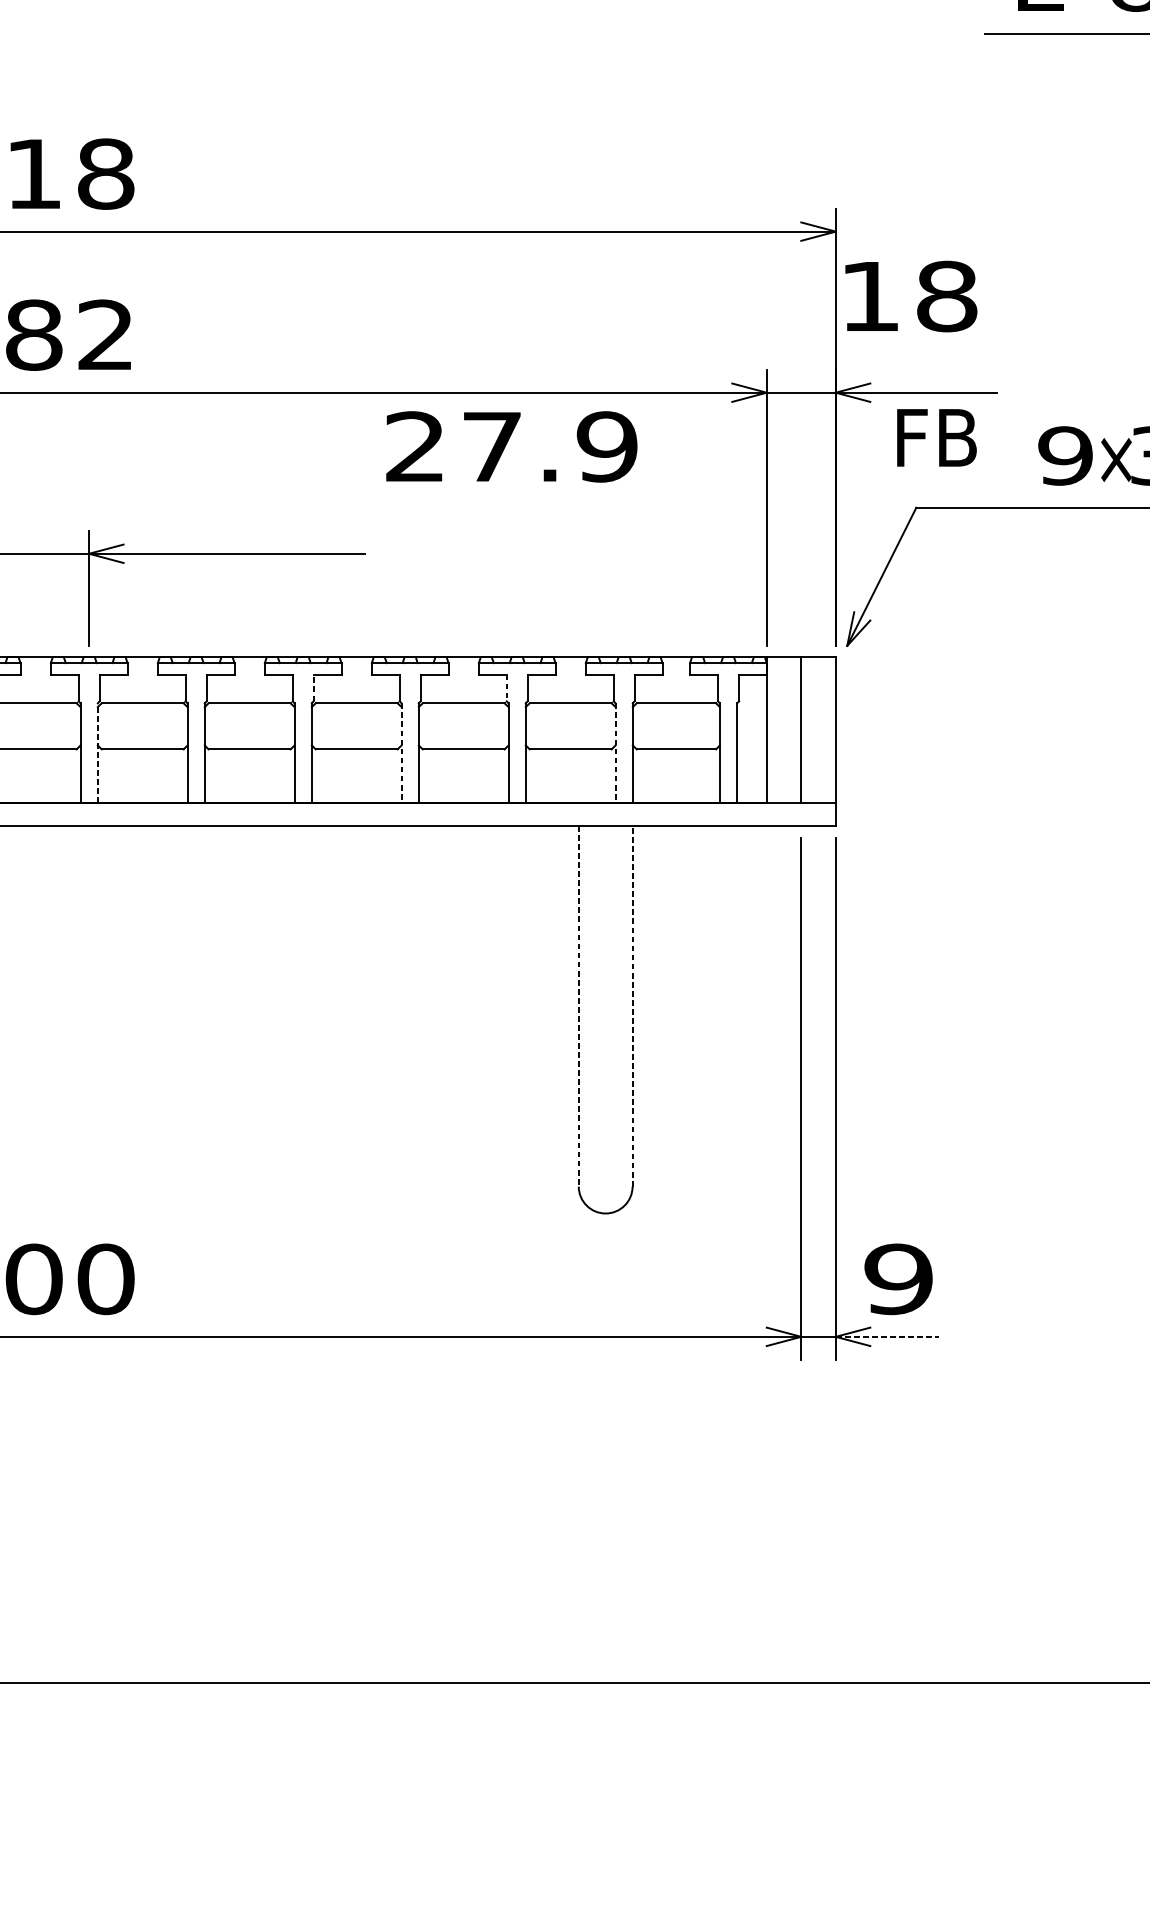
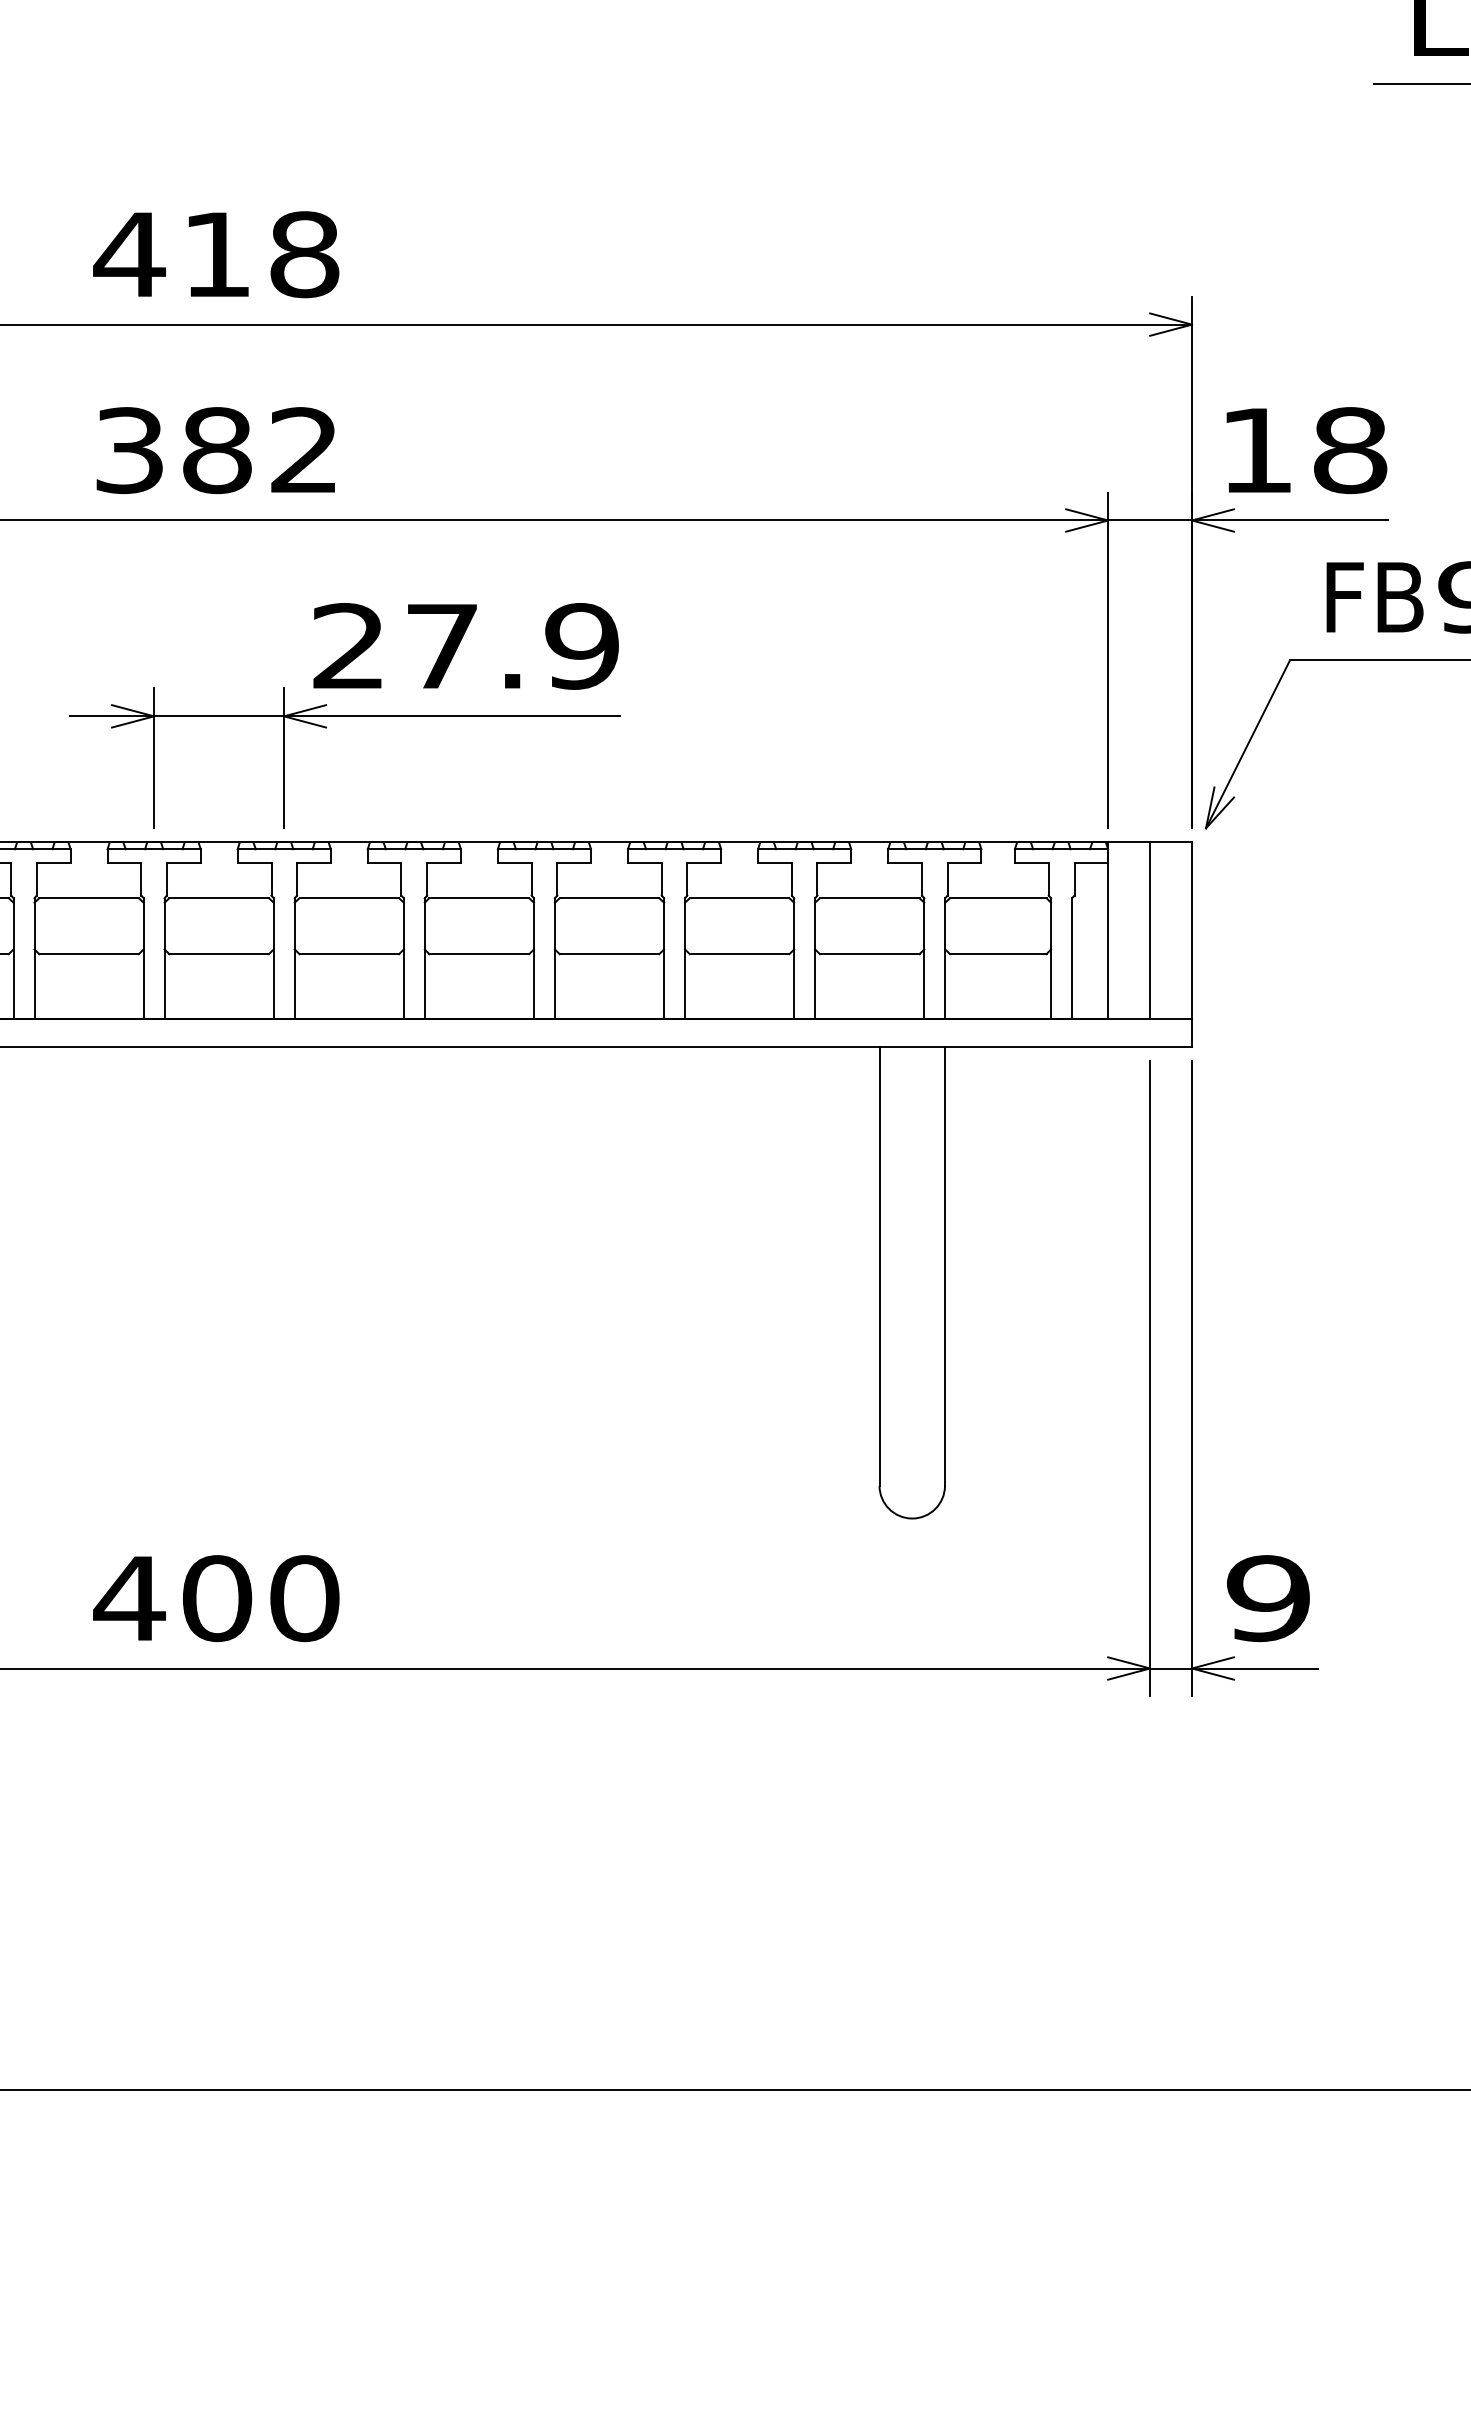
text: (910, 296) -> (1306, 450), moved
text: (936, 437) -> (1374, 597), moved
text: (511, 447) -> (465, 646), moved
line: (313, 687) -> (557, 878), dashed -> solid
line: (506, 687) -> (791, 879), dashed -> solid
line: (97, 752) -> (294, 958), dashed -> solid
line: (401, 752) -> (664, 958), dashed -> solid
line: (615, 752) -> (924, 958), dashed -> solid
line: (632, 1006) -> (944, 1266), dashed -> solid
line: (578, 1007) -> (879, 1267), dashed -> solid
line: (887, 1336) -> (1255, 1668), dashed -> solid

